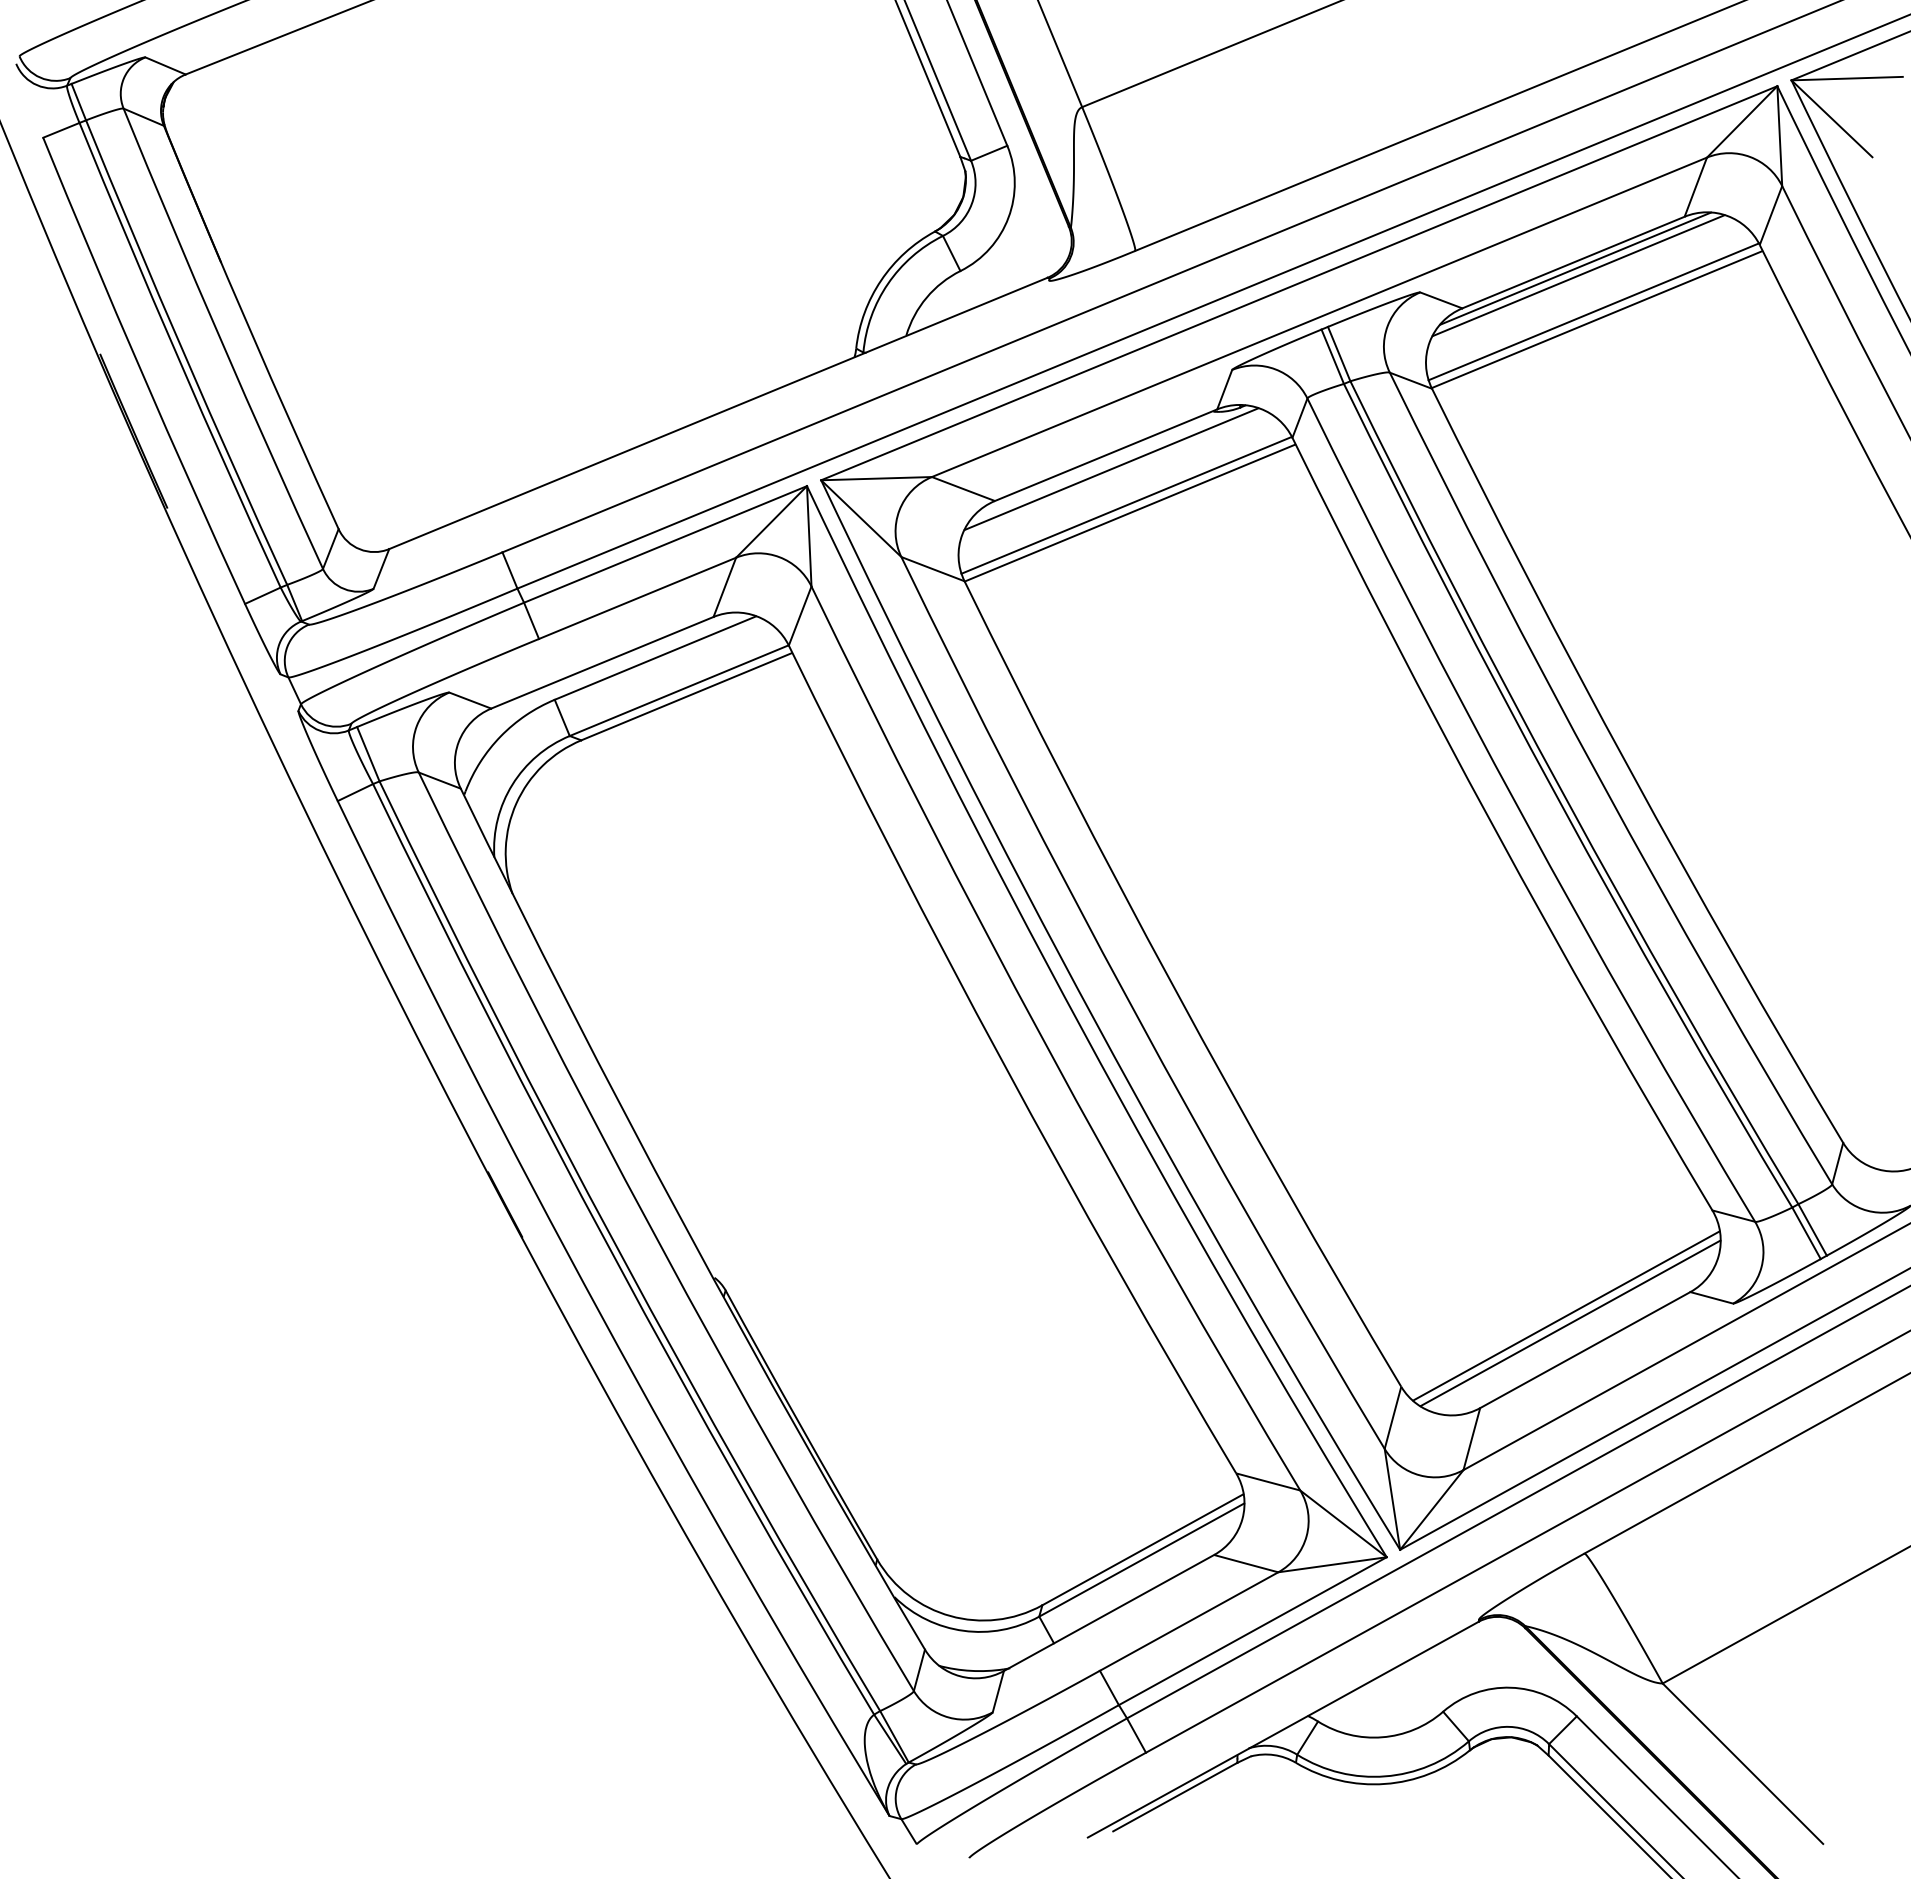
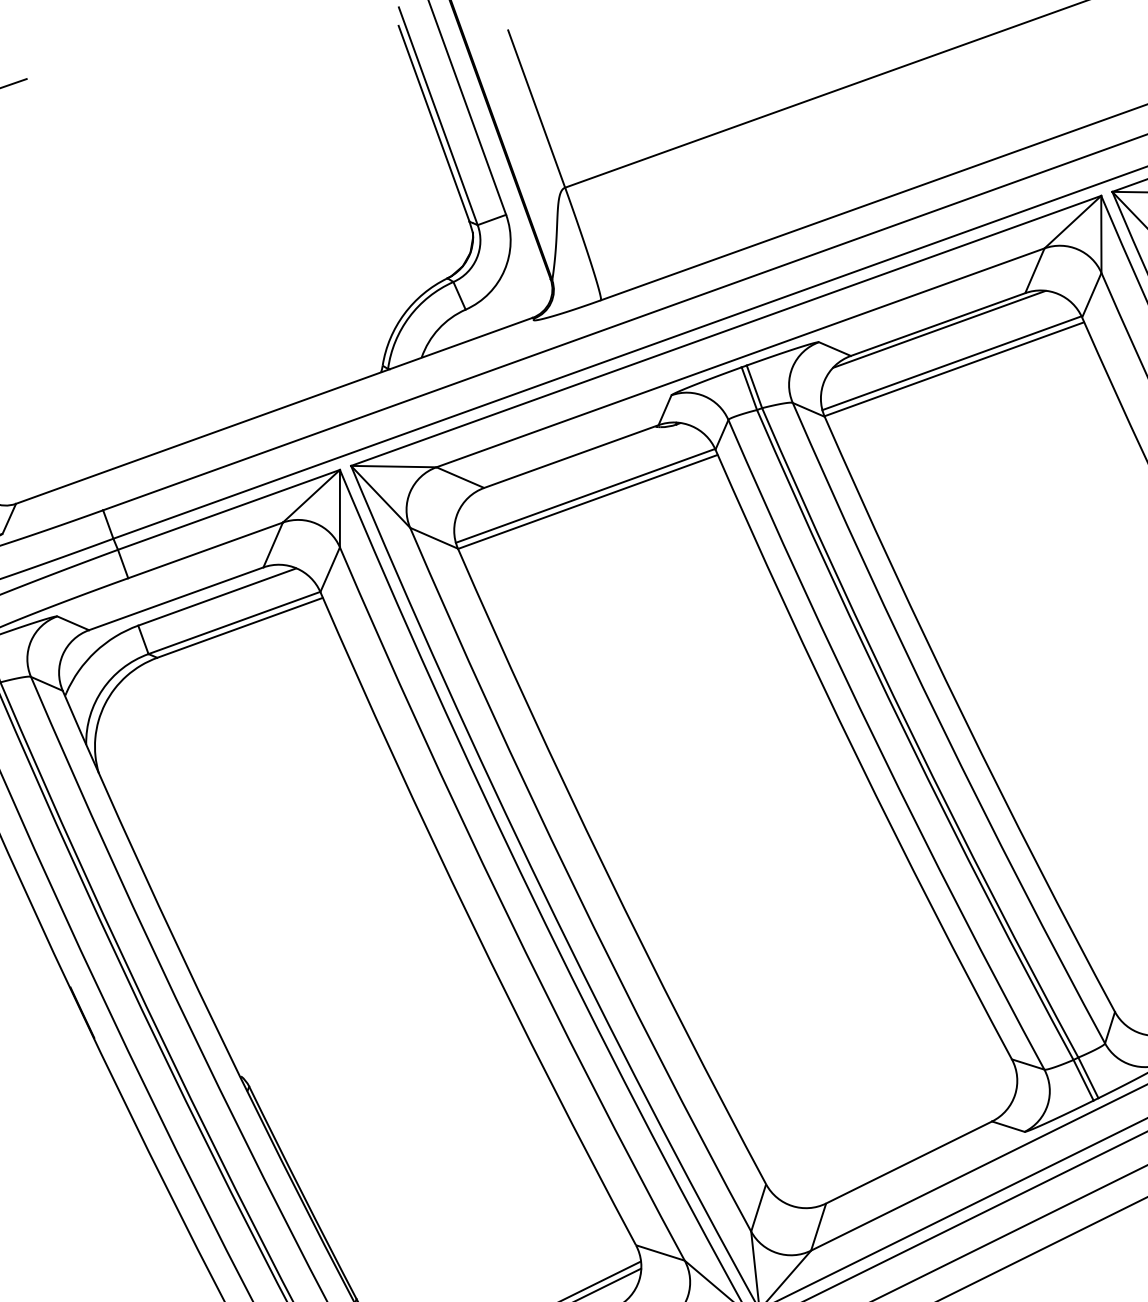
line: (1578, 275) -> (941, 334), removed
line: (1111, 469) -> (575, 467), removed
line: (1566, 1315) -> (895, 1135), removed
line: (1570, 1323) -> (898, 1141), removed

